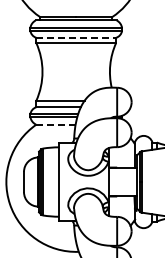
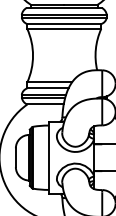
line: (76, 37) -> (64, 23), dashed -> solid
line: (55, 124) -> (45, 104), dashed -> solid

